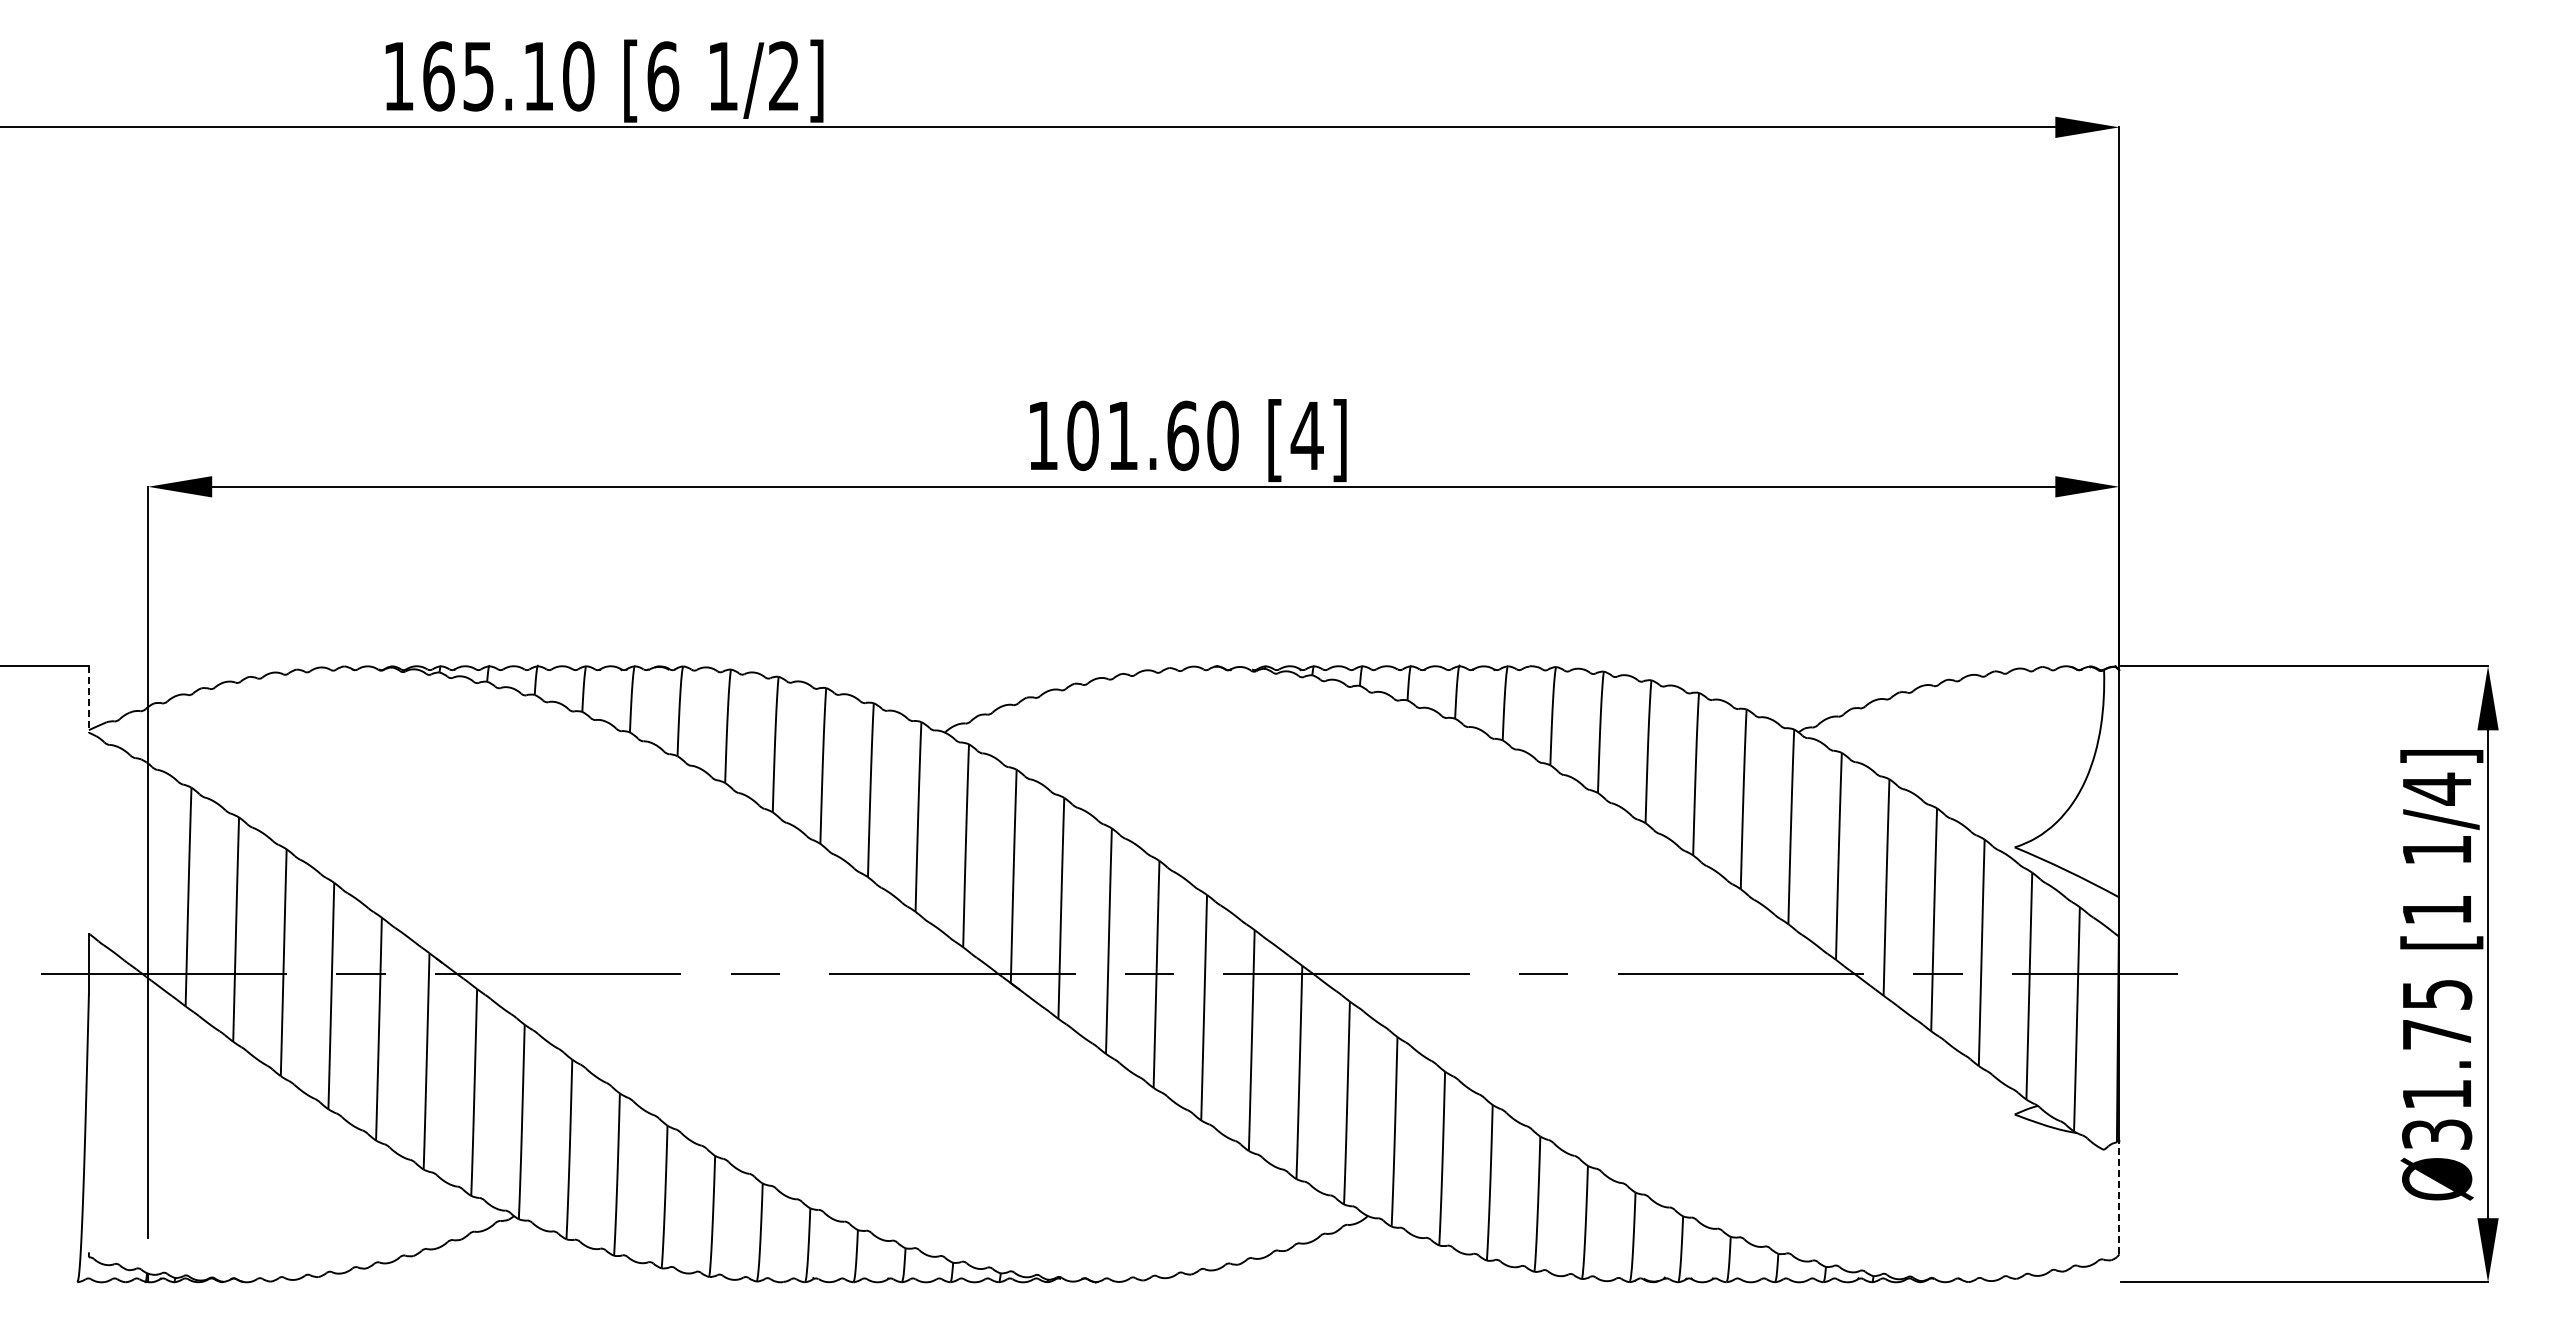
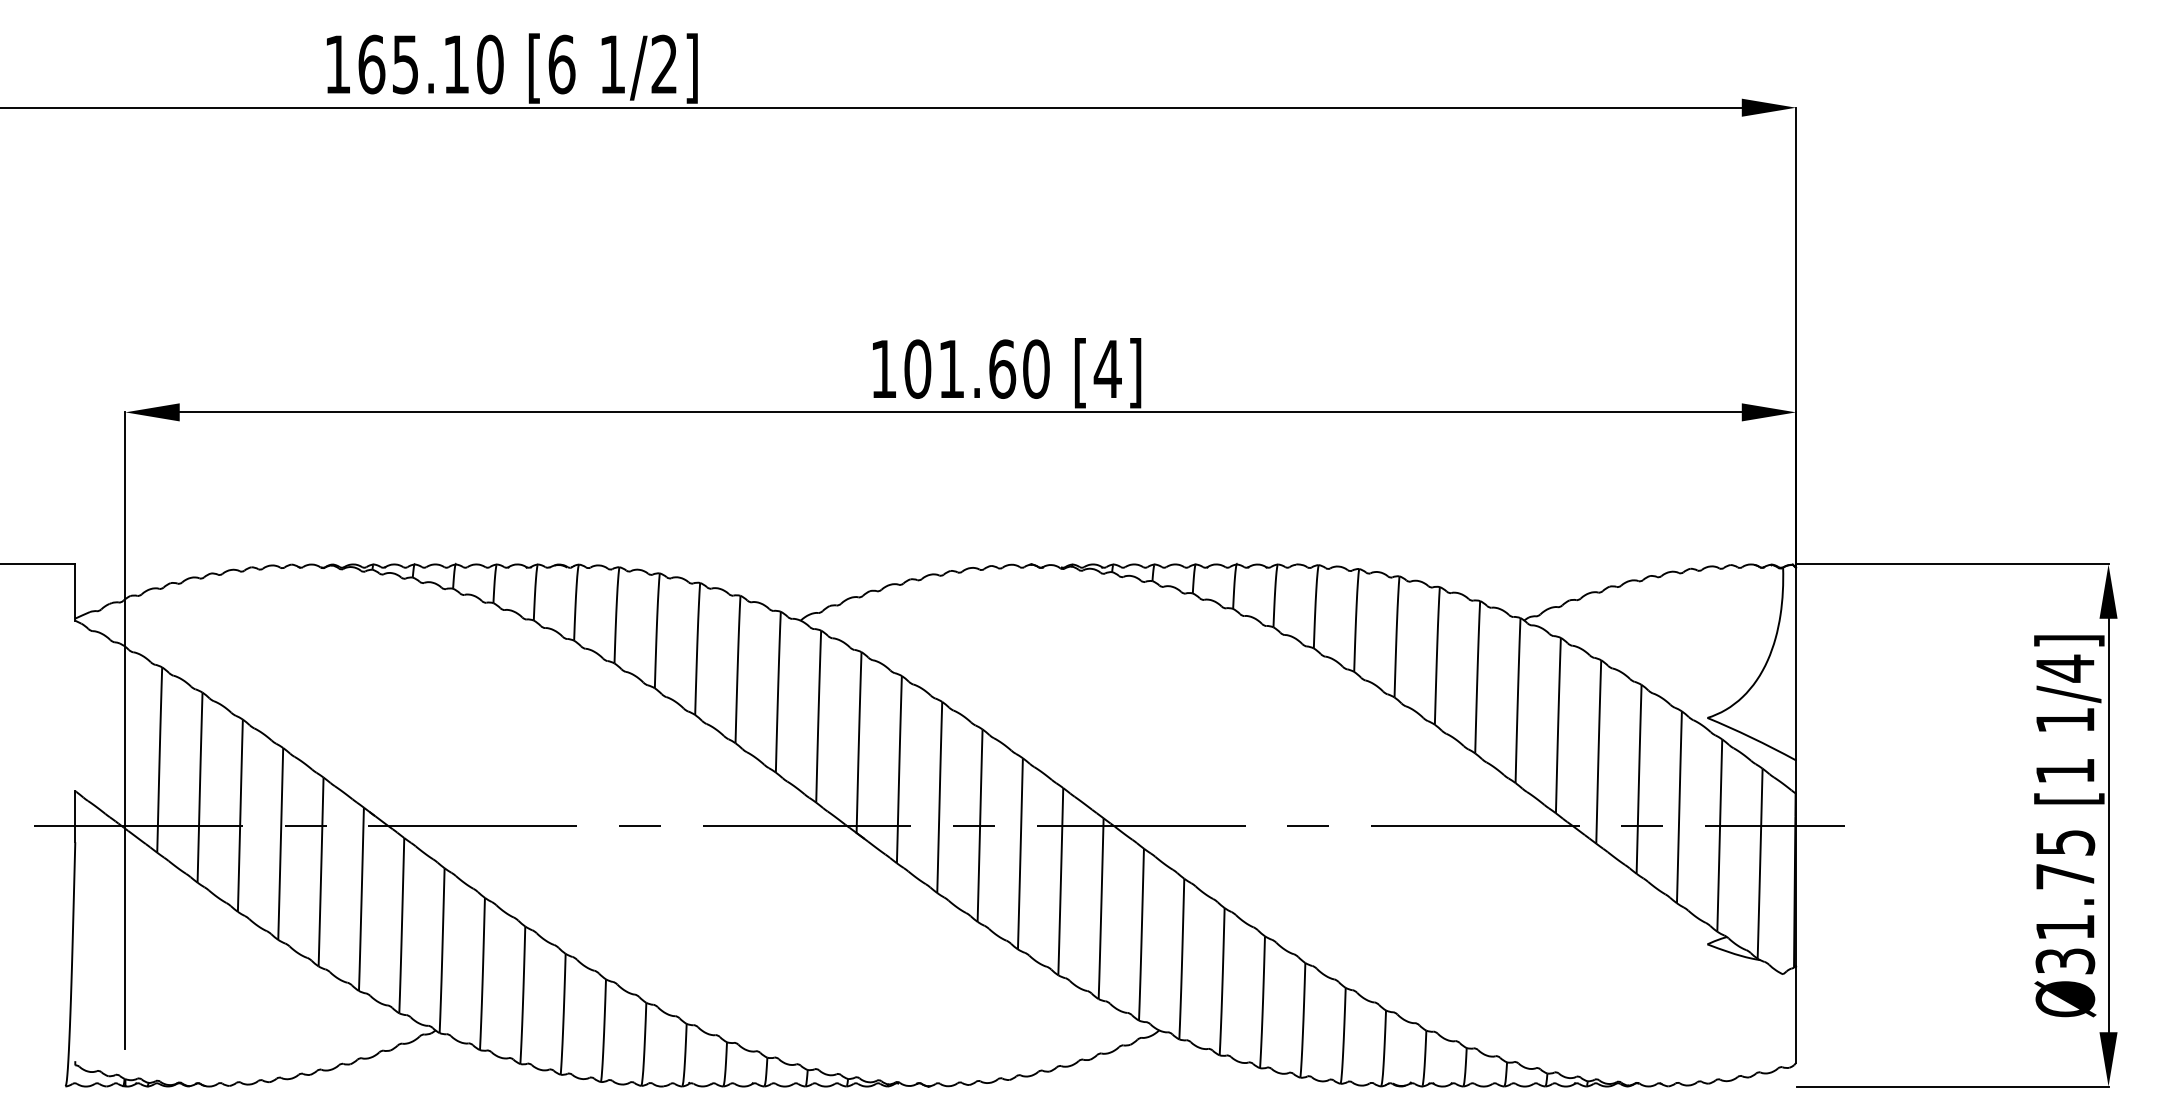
line: (88, 699) -> (74, 592), dashed -> solid
line: (2119, 1197) -> (1796, 1014), dashed -> solid

